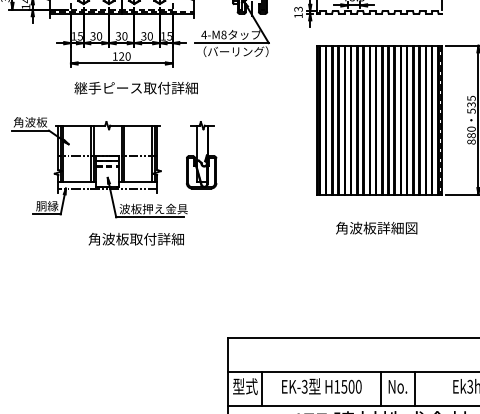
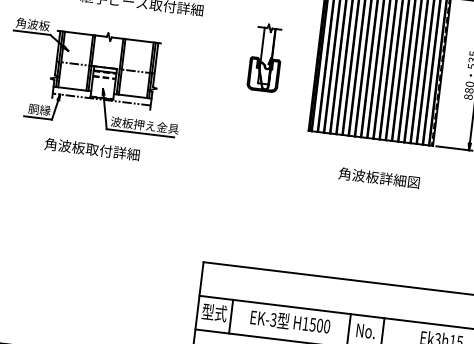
part: (201, 155) -> (265, 57), moved
text: (376, 227) -> (379, 177), moved
text: (135, 238) -> (91, 148), moved

